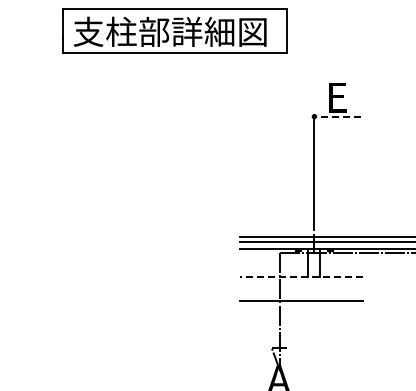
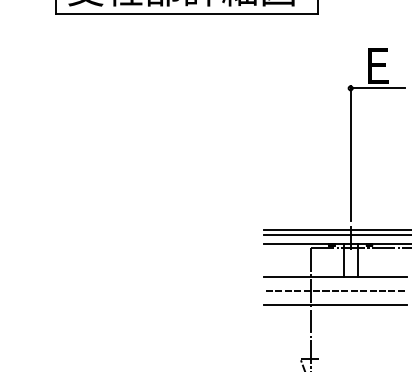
line: (337, 116) -> (377, 88), dashed -> solid
line: (300, 277) -> (334, 276), dashed -> solid
line: (300, 289) -> (334, 290), added

